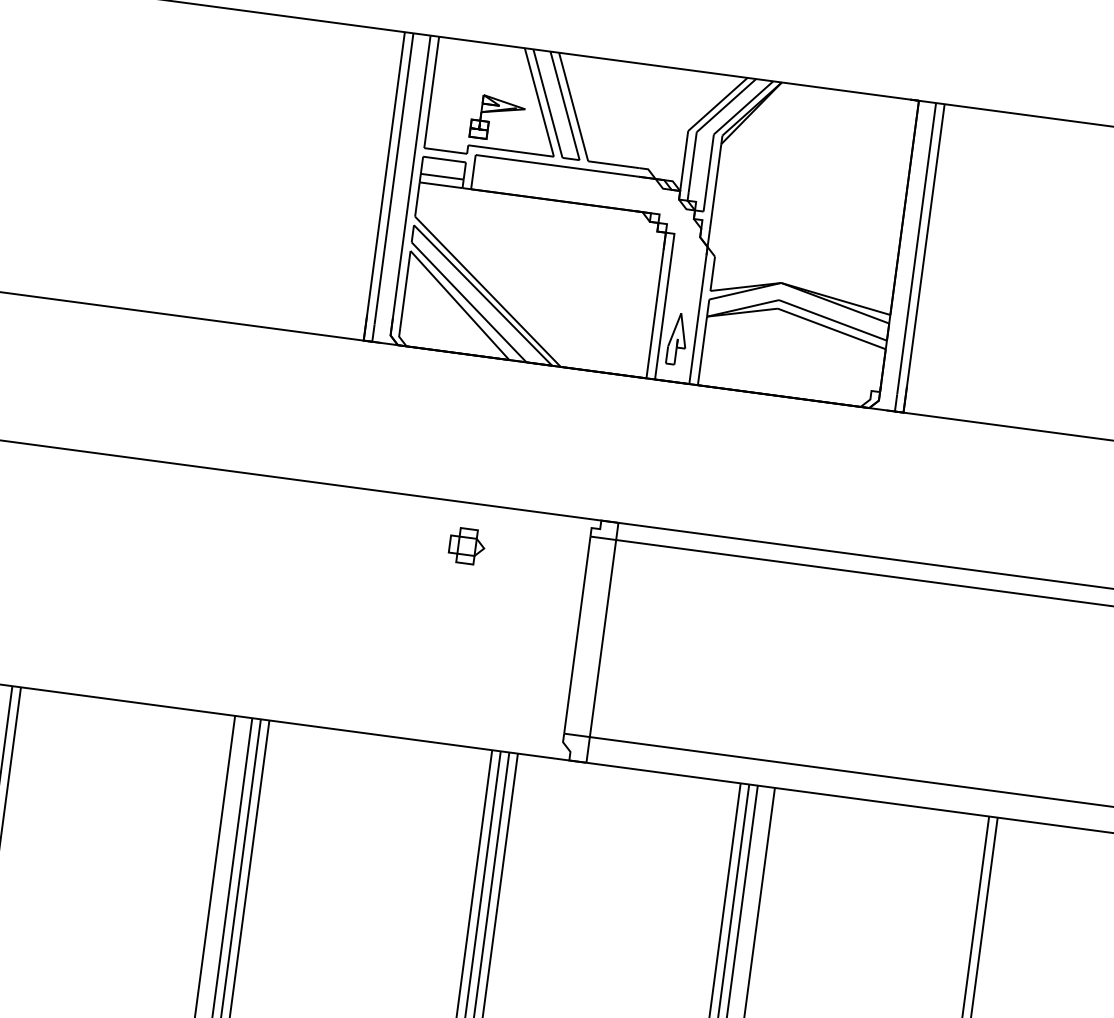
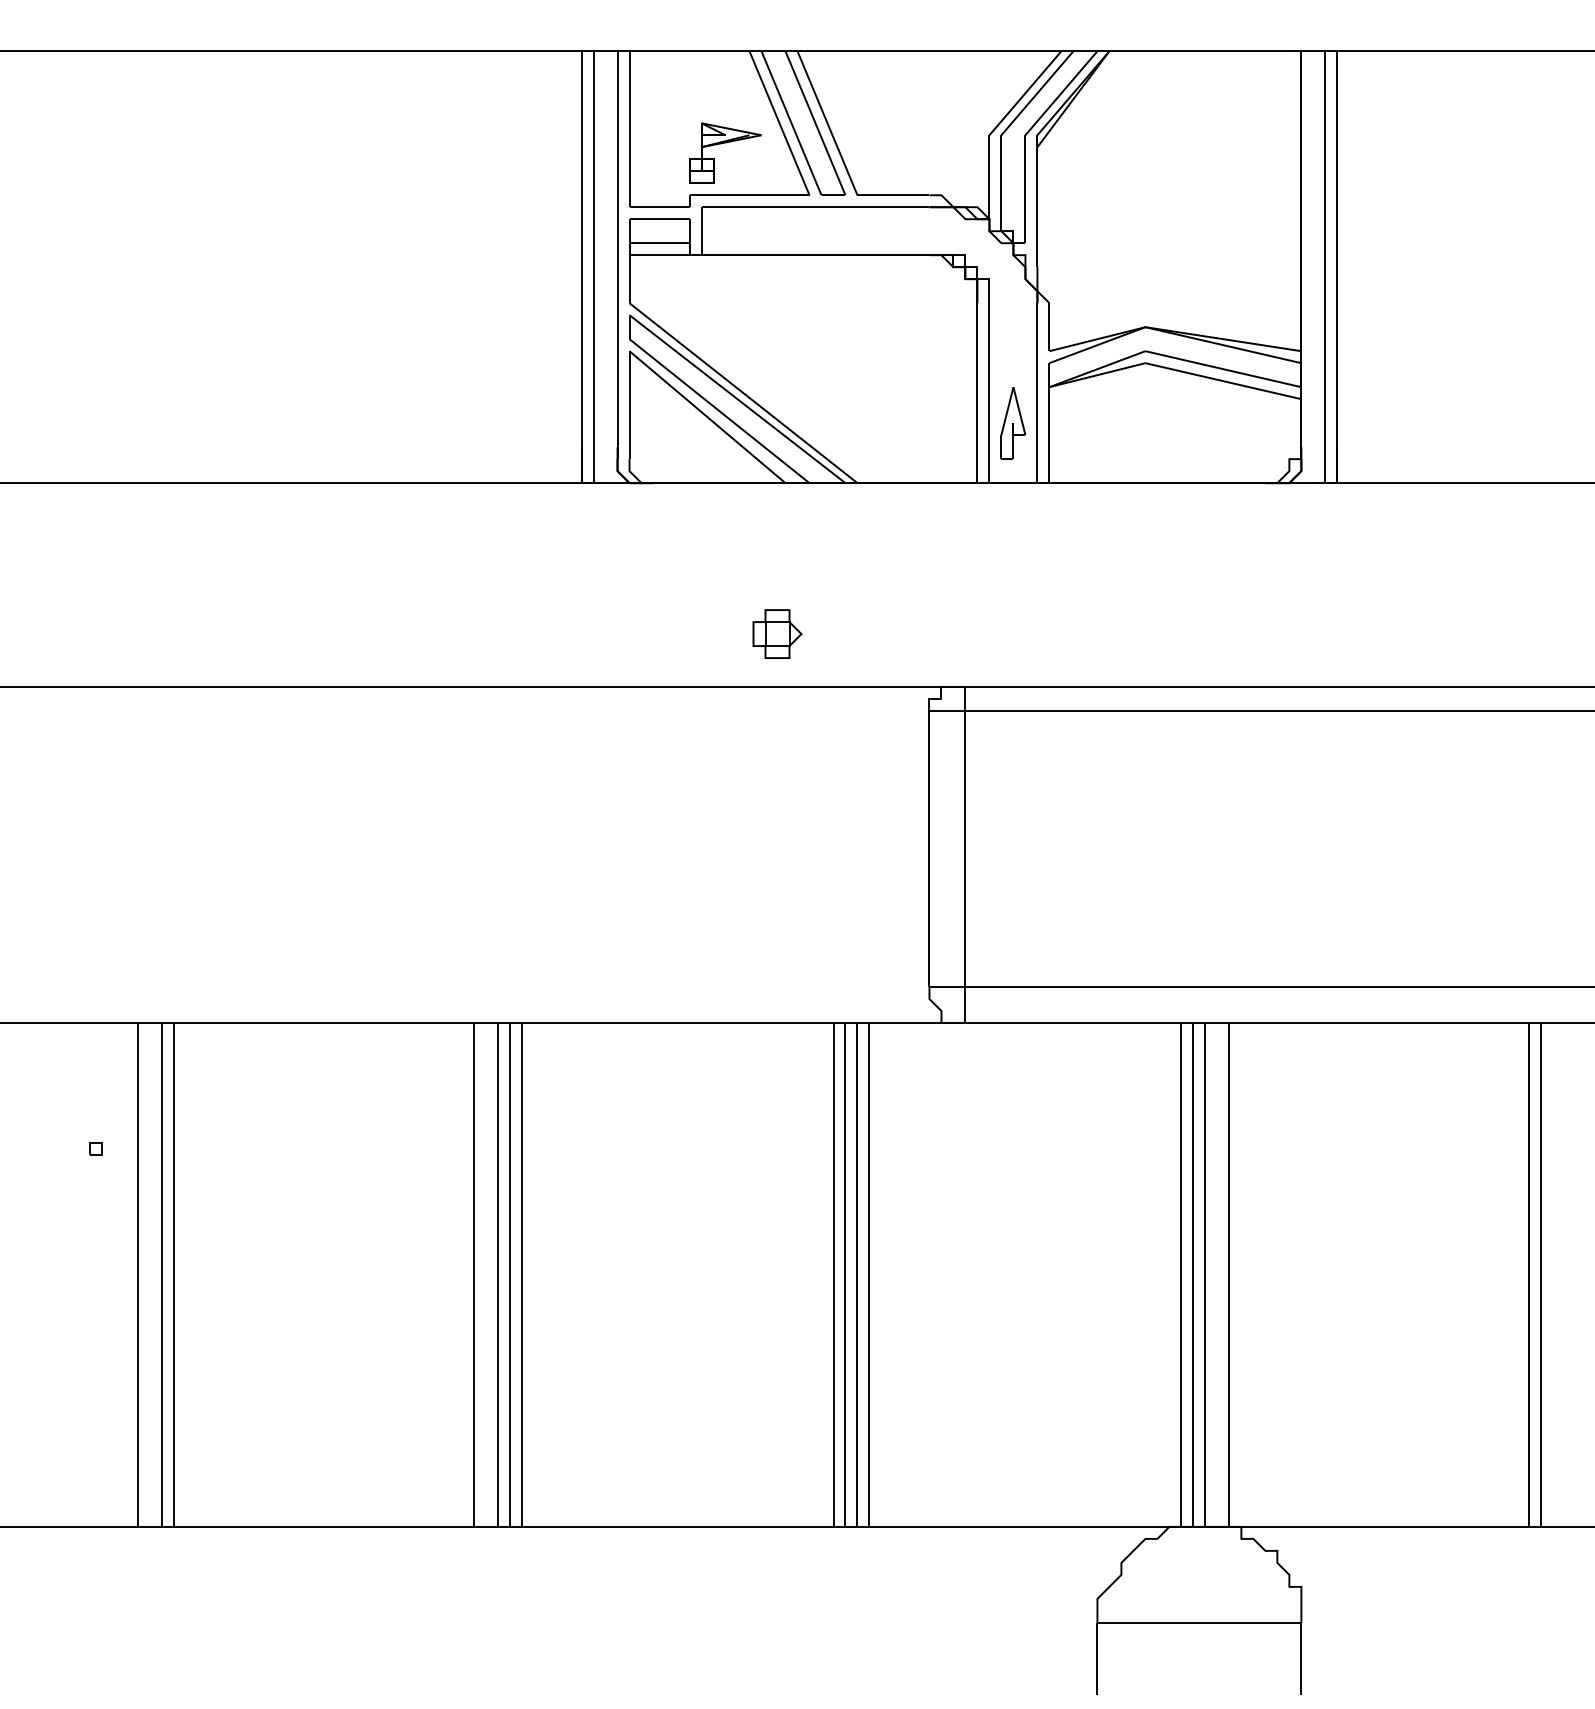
part: (467, 545) -> (777, 633), moved

